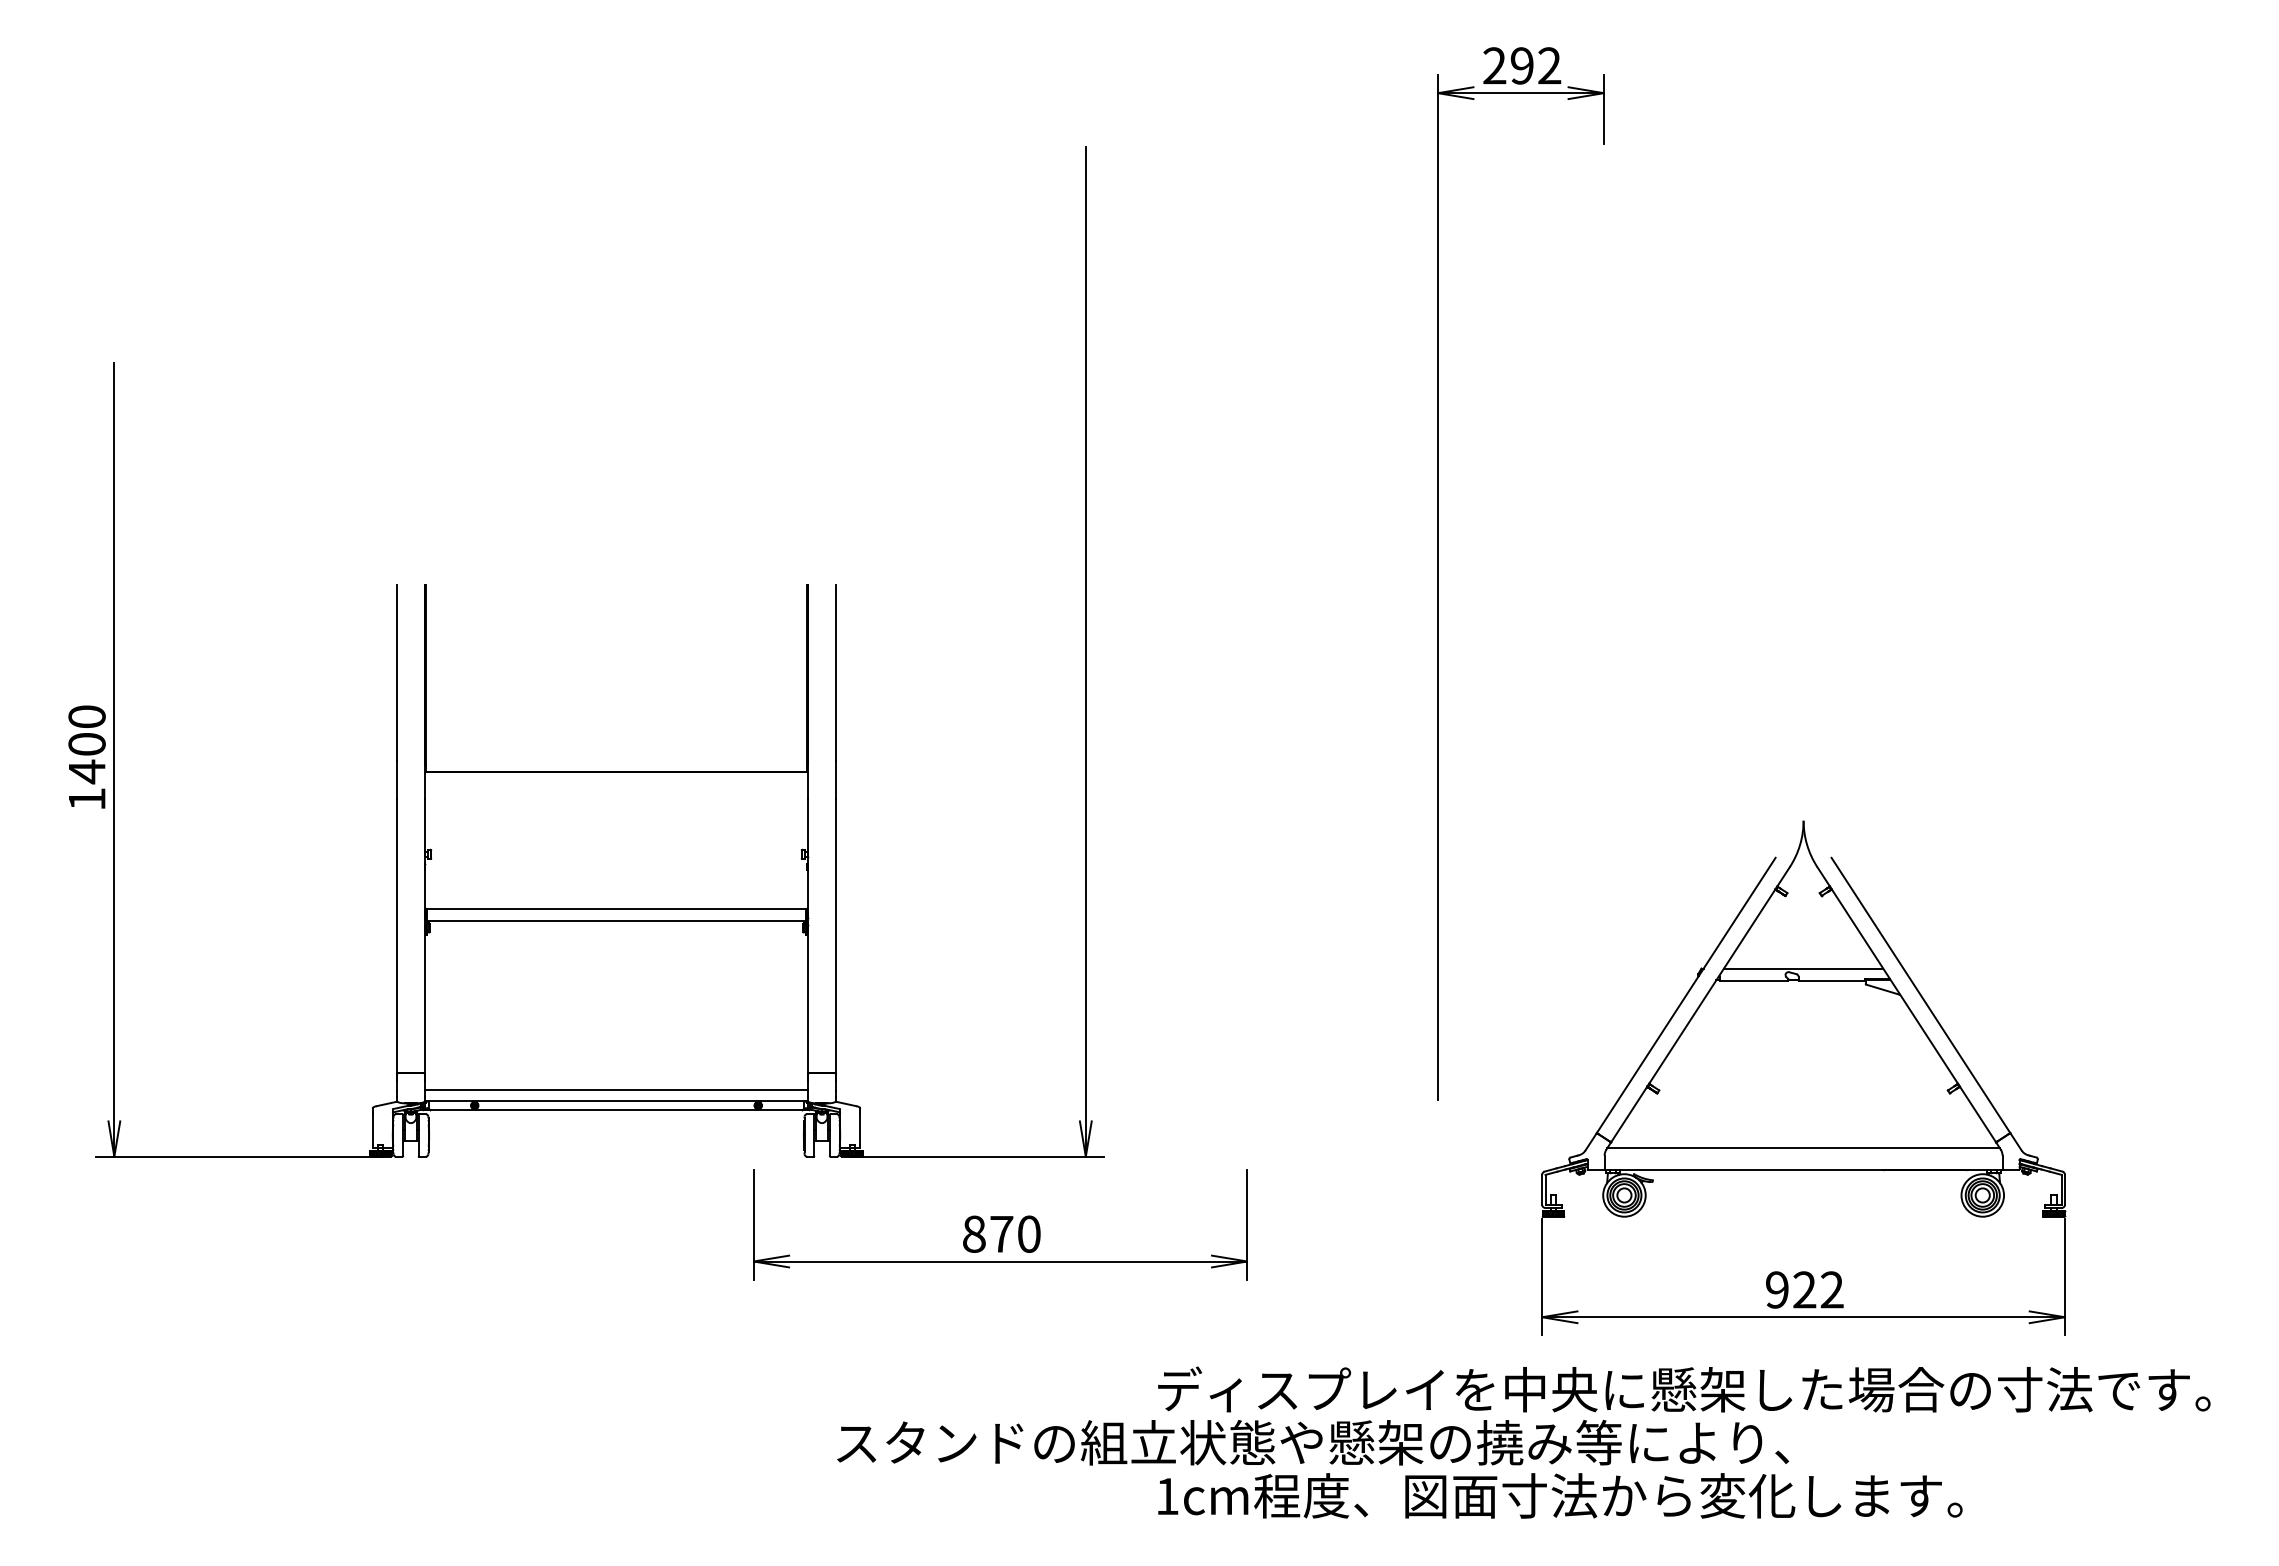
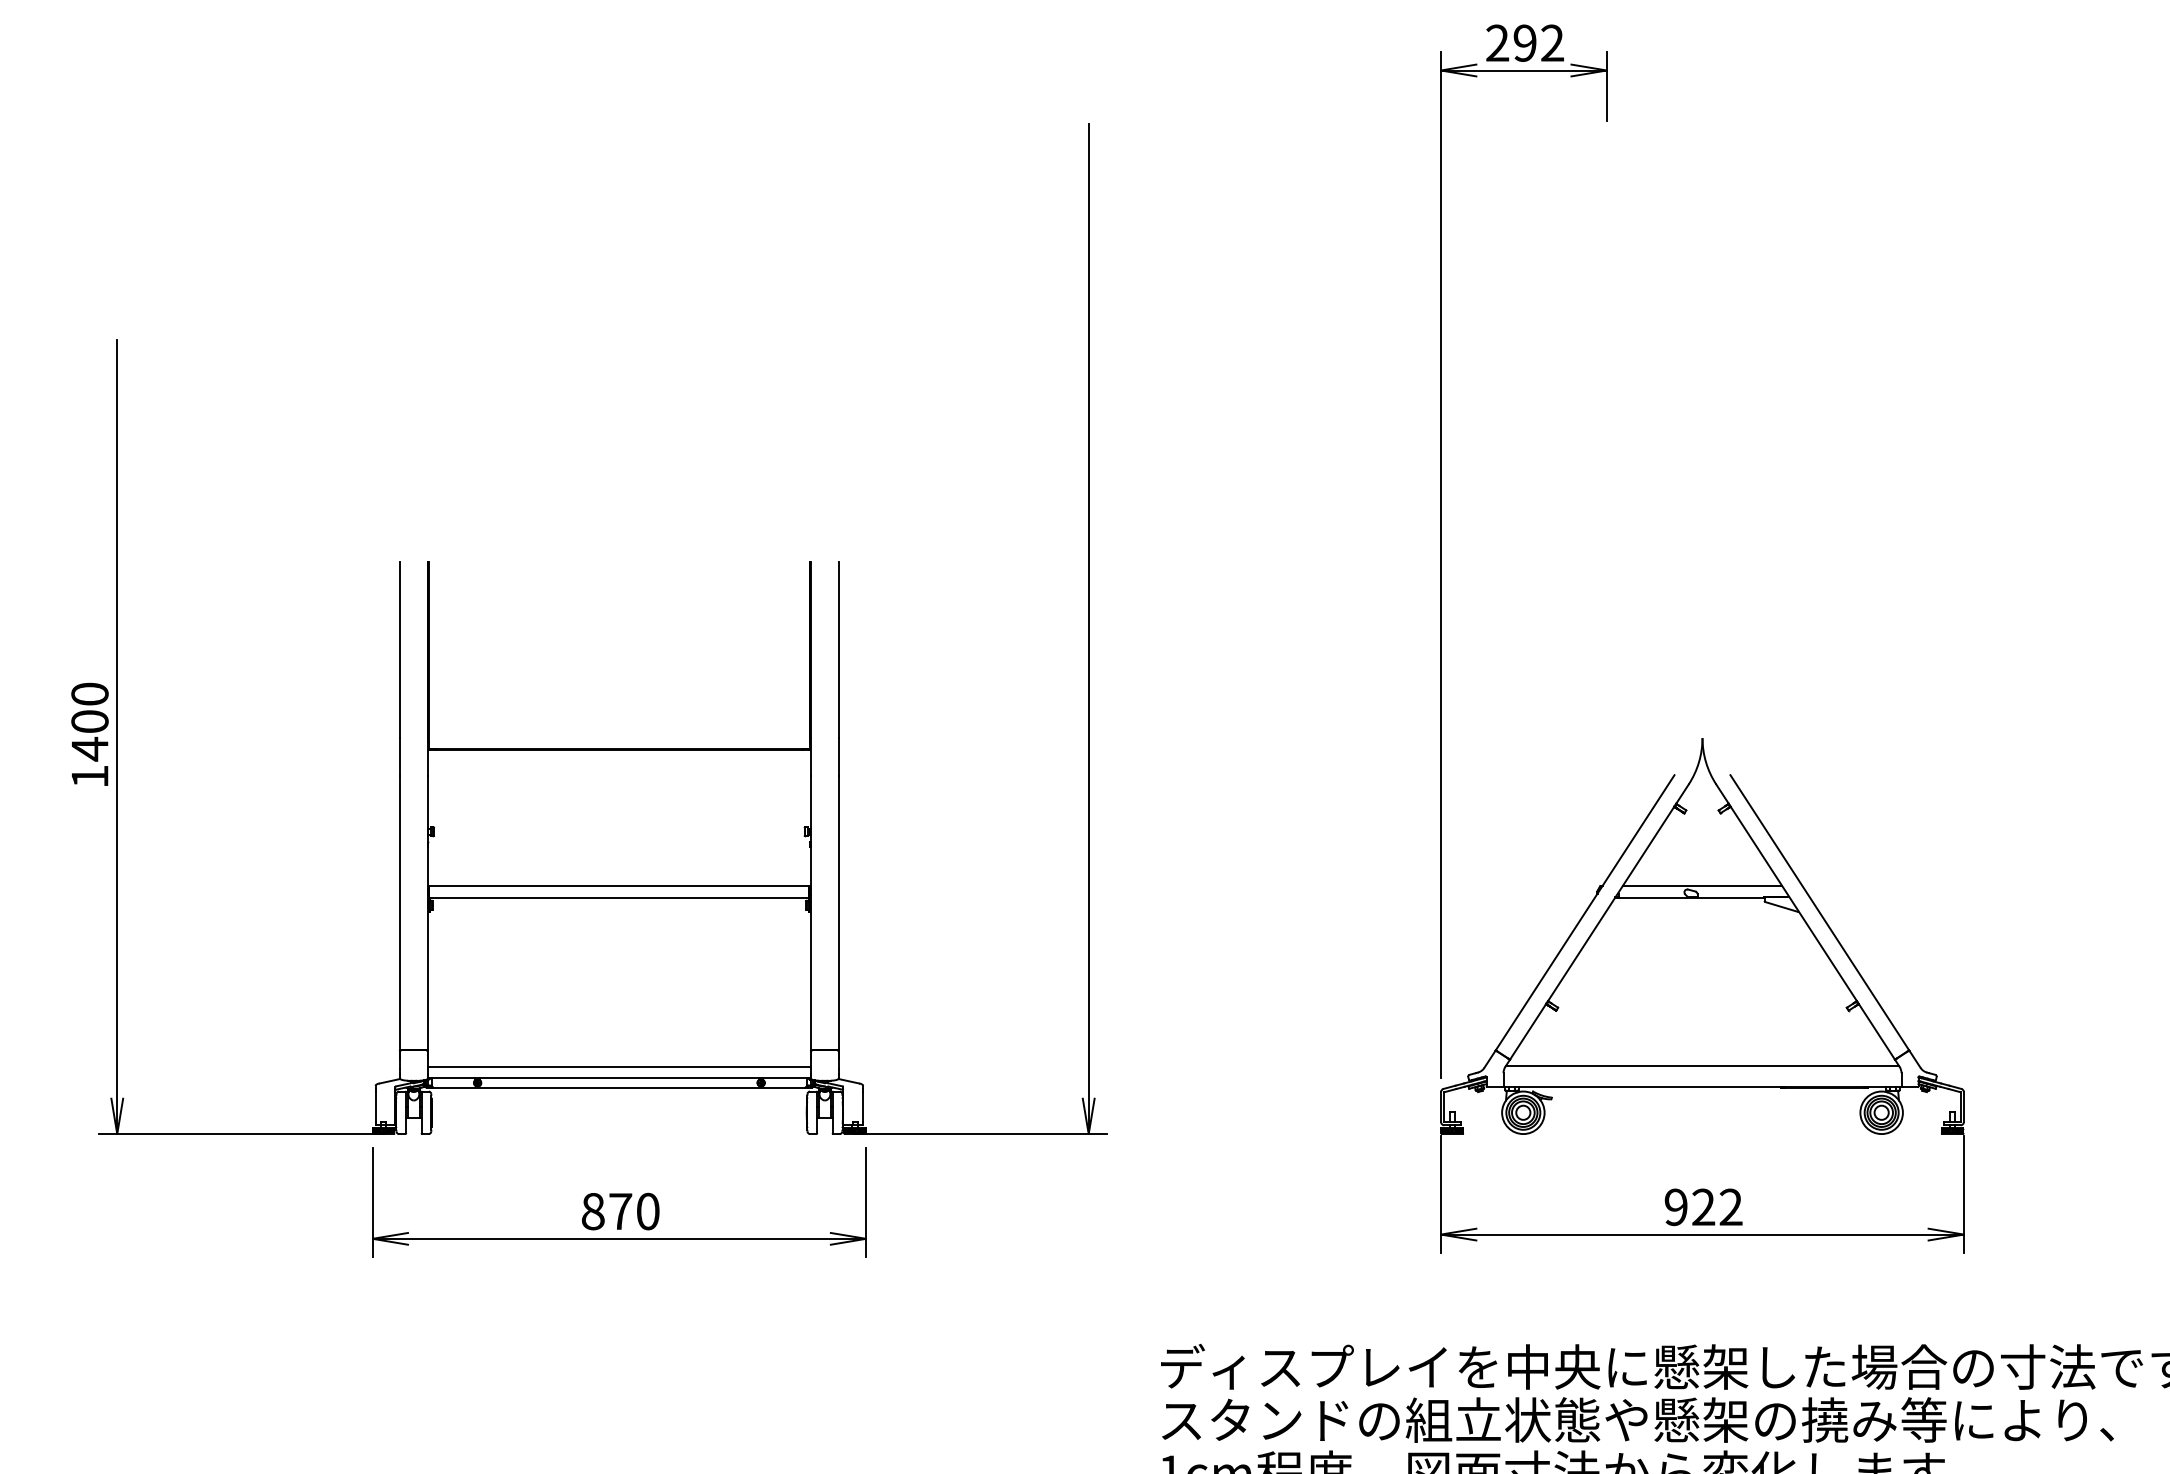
part: (1803, 1077) -> (1702, 994), moved
part: (1000, 1224) -> (619, 1201), moved
text: (1313, 1442) -> (1638, 1419), moved

